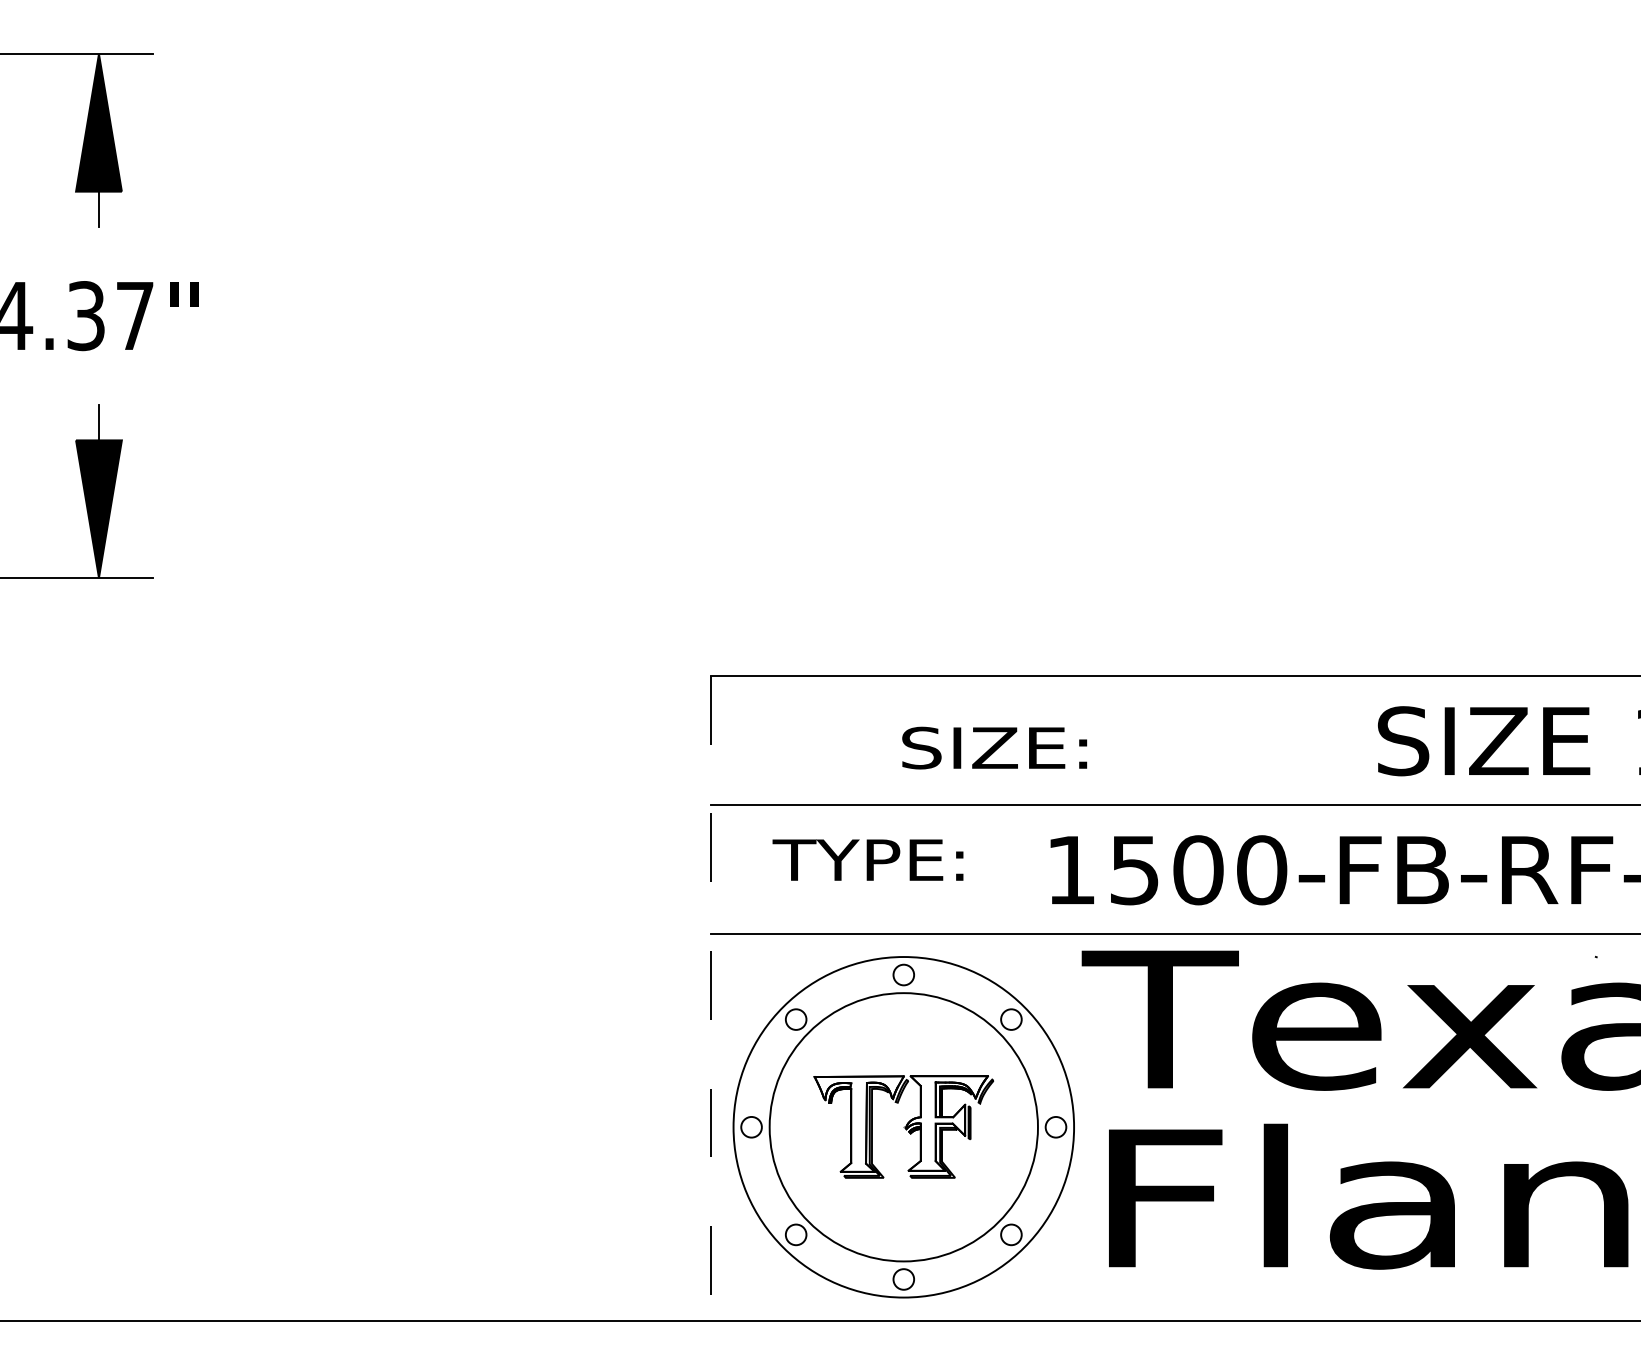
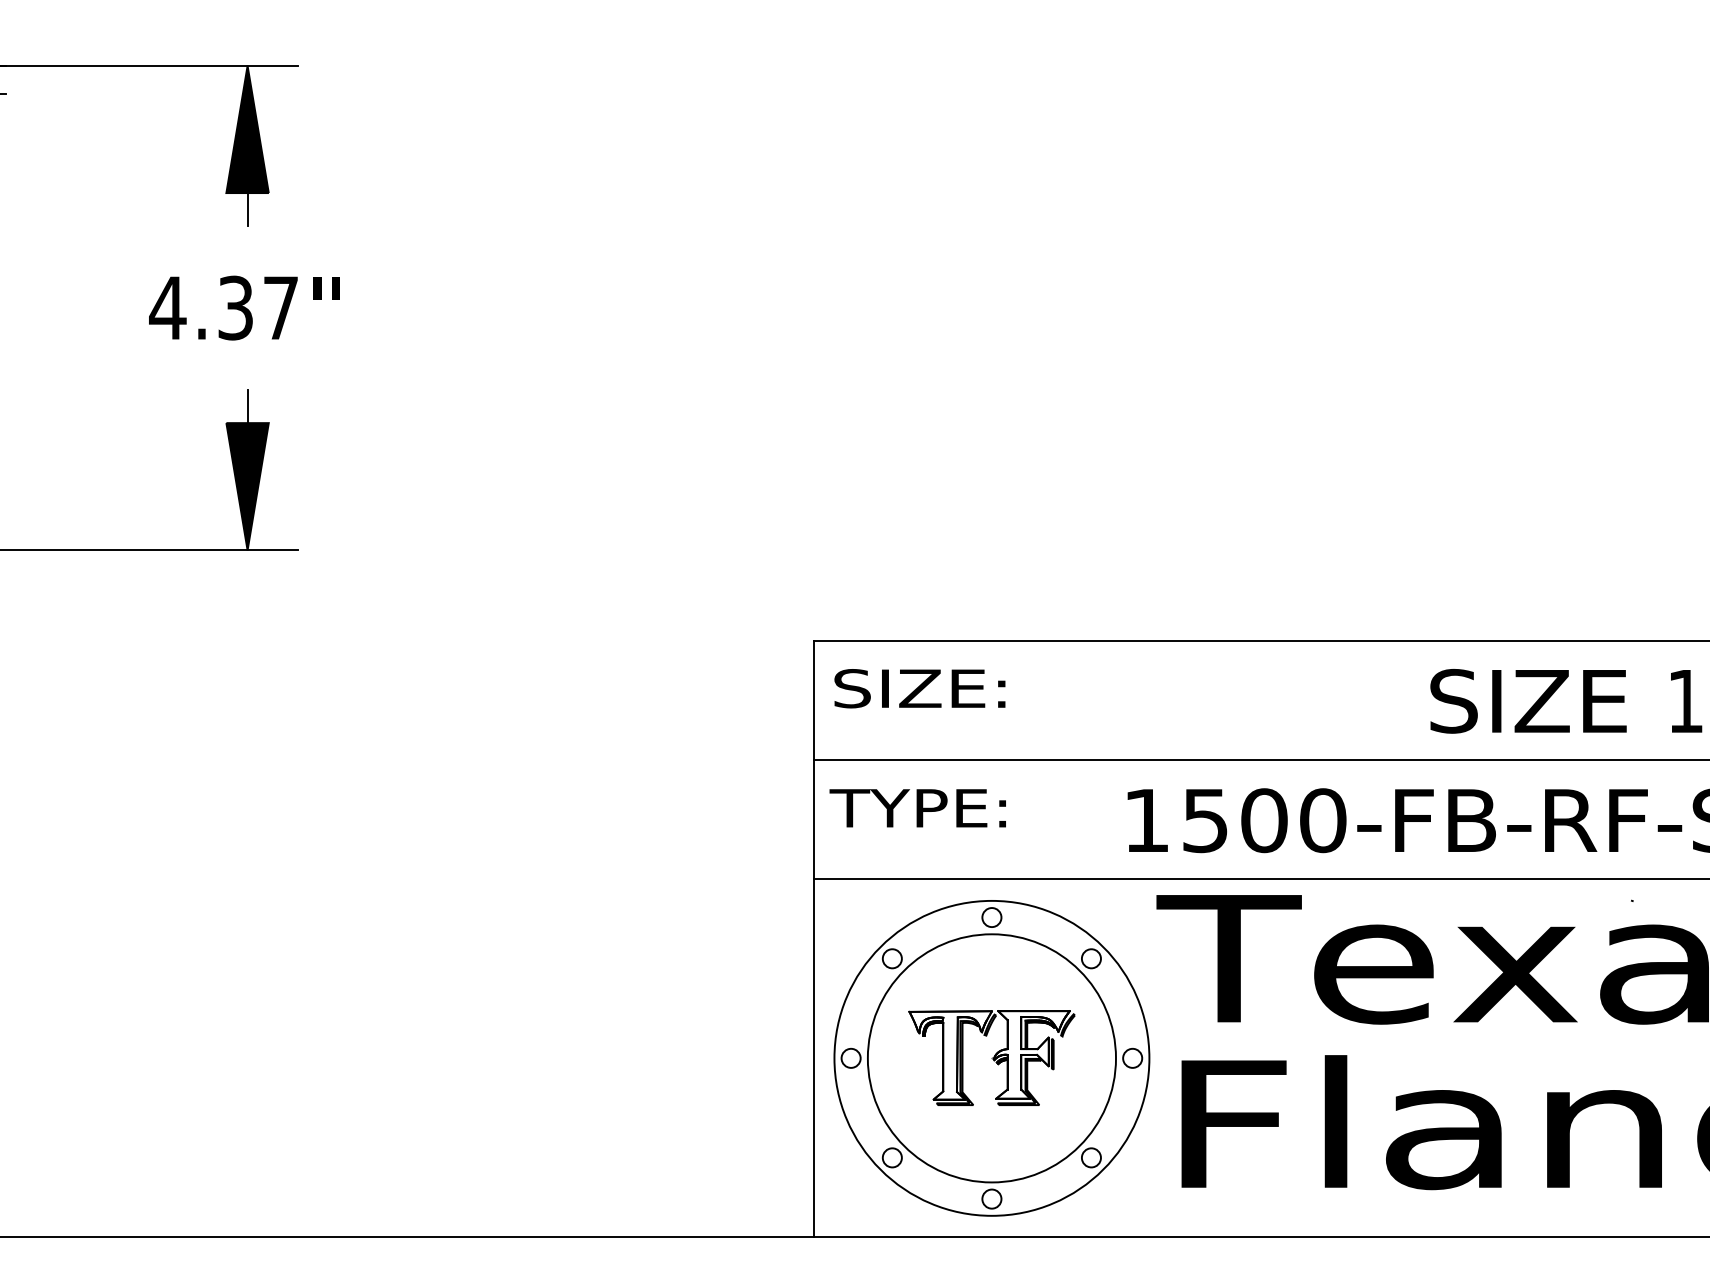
text: (994, 747) -> (919, 688), moved
text: (867, 860) -> (917, 808), moved
line: (710, 998) -> (813, 939), dashed -> solid

